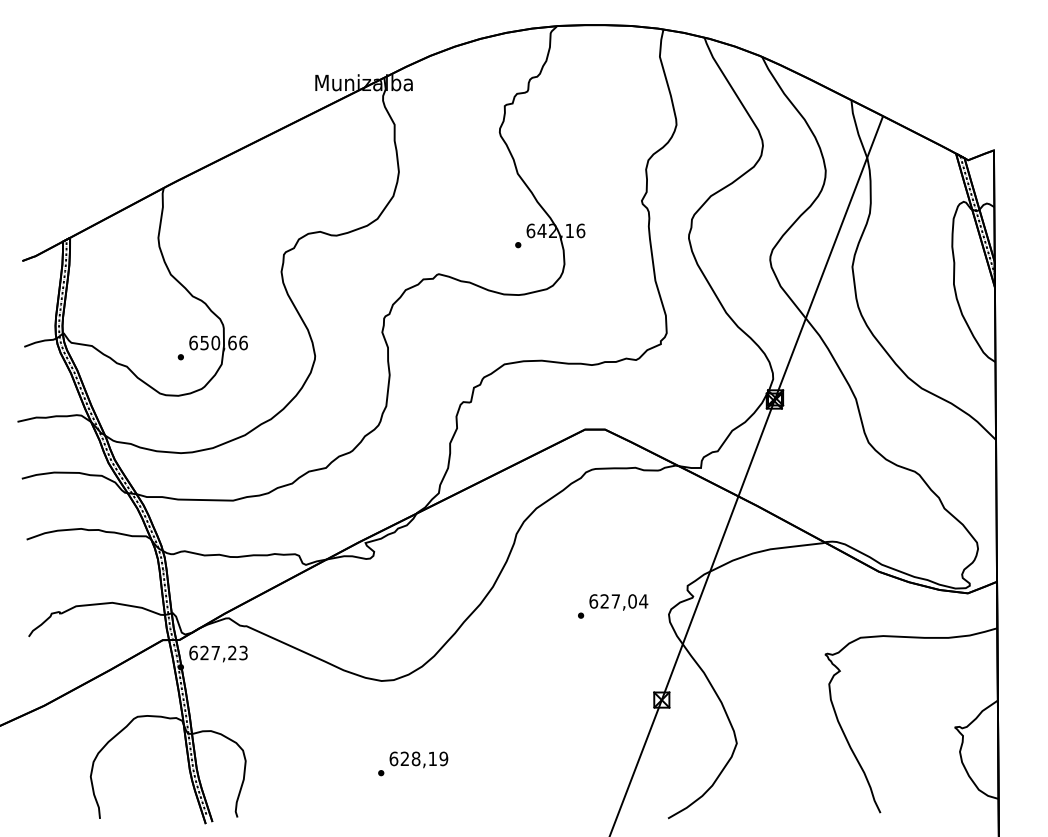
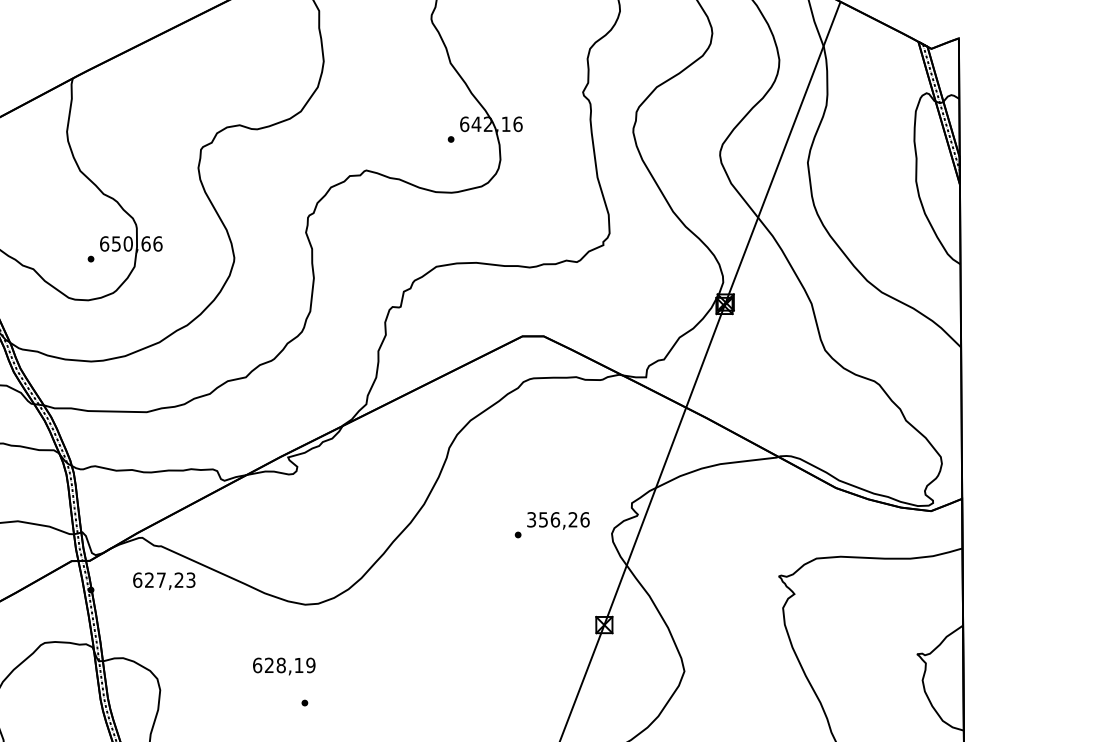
text: (618, 601) -> (558, 519), 627,04 -> 356,26
text: (218, 653) -> (164, 580), moved
text: (418, 759) -> (283, 666), moved

